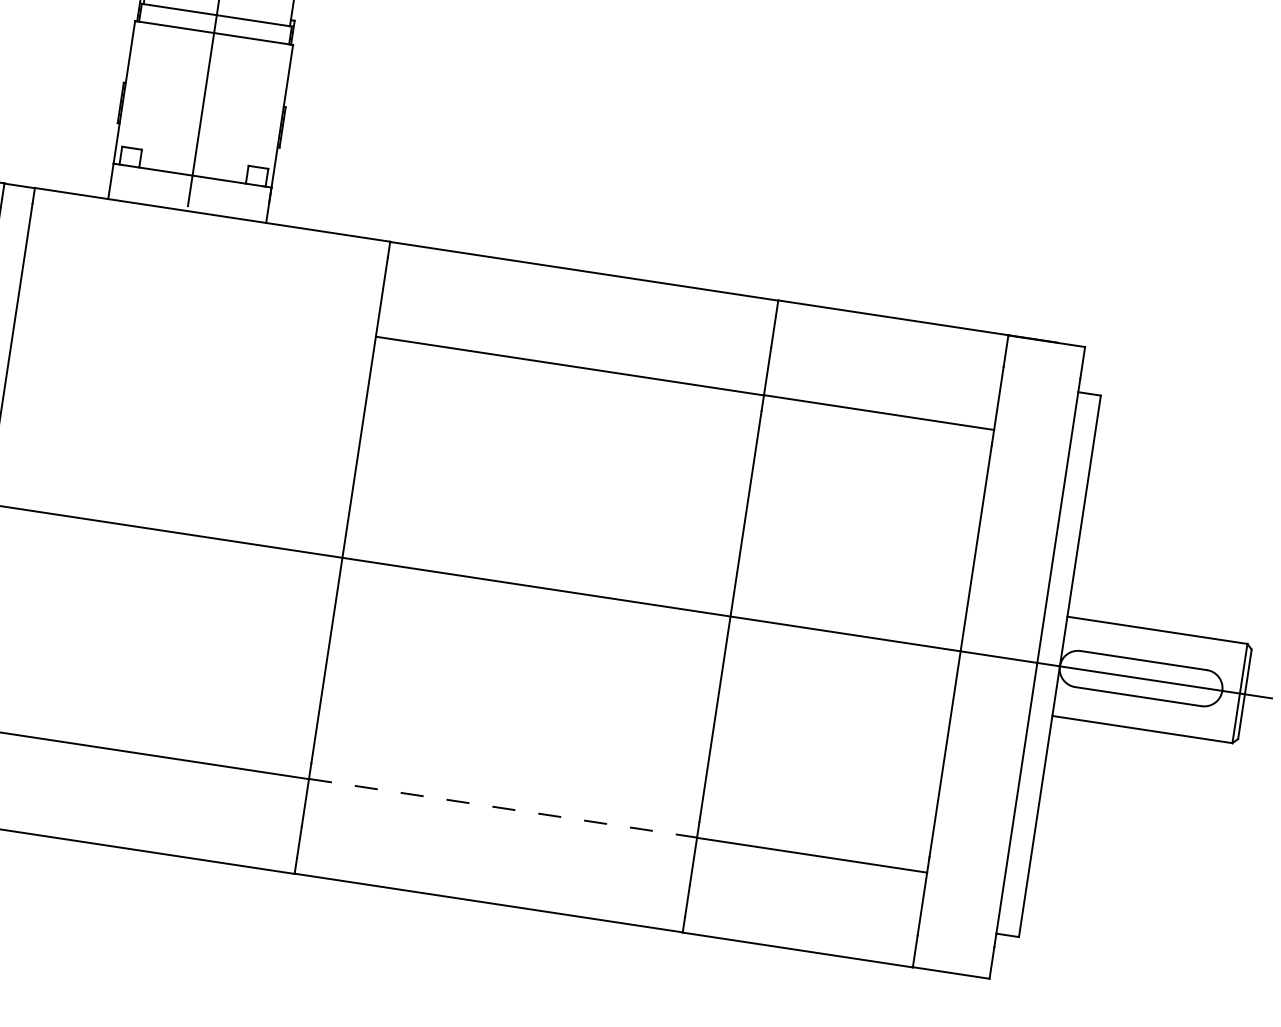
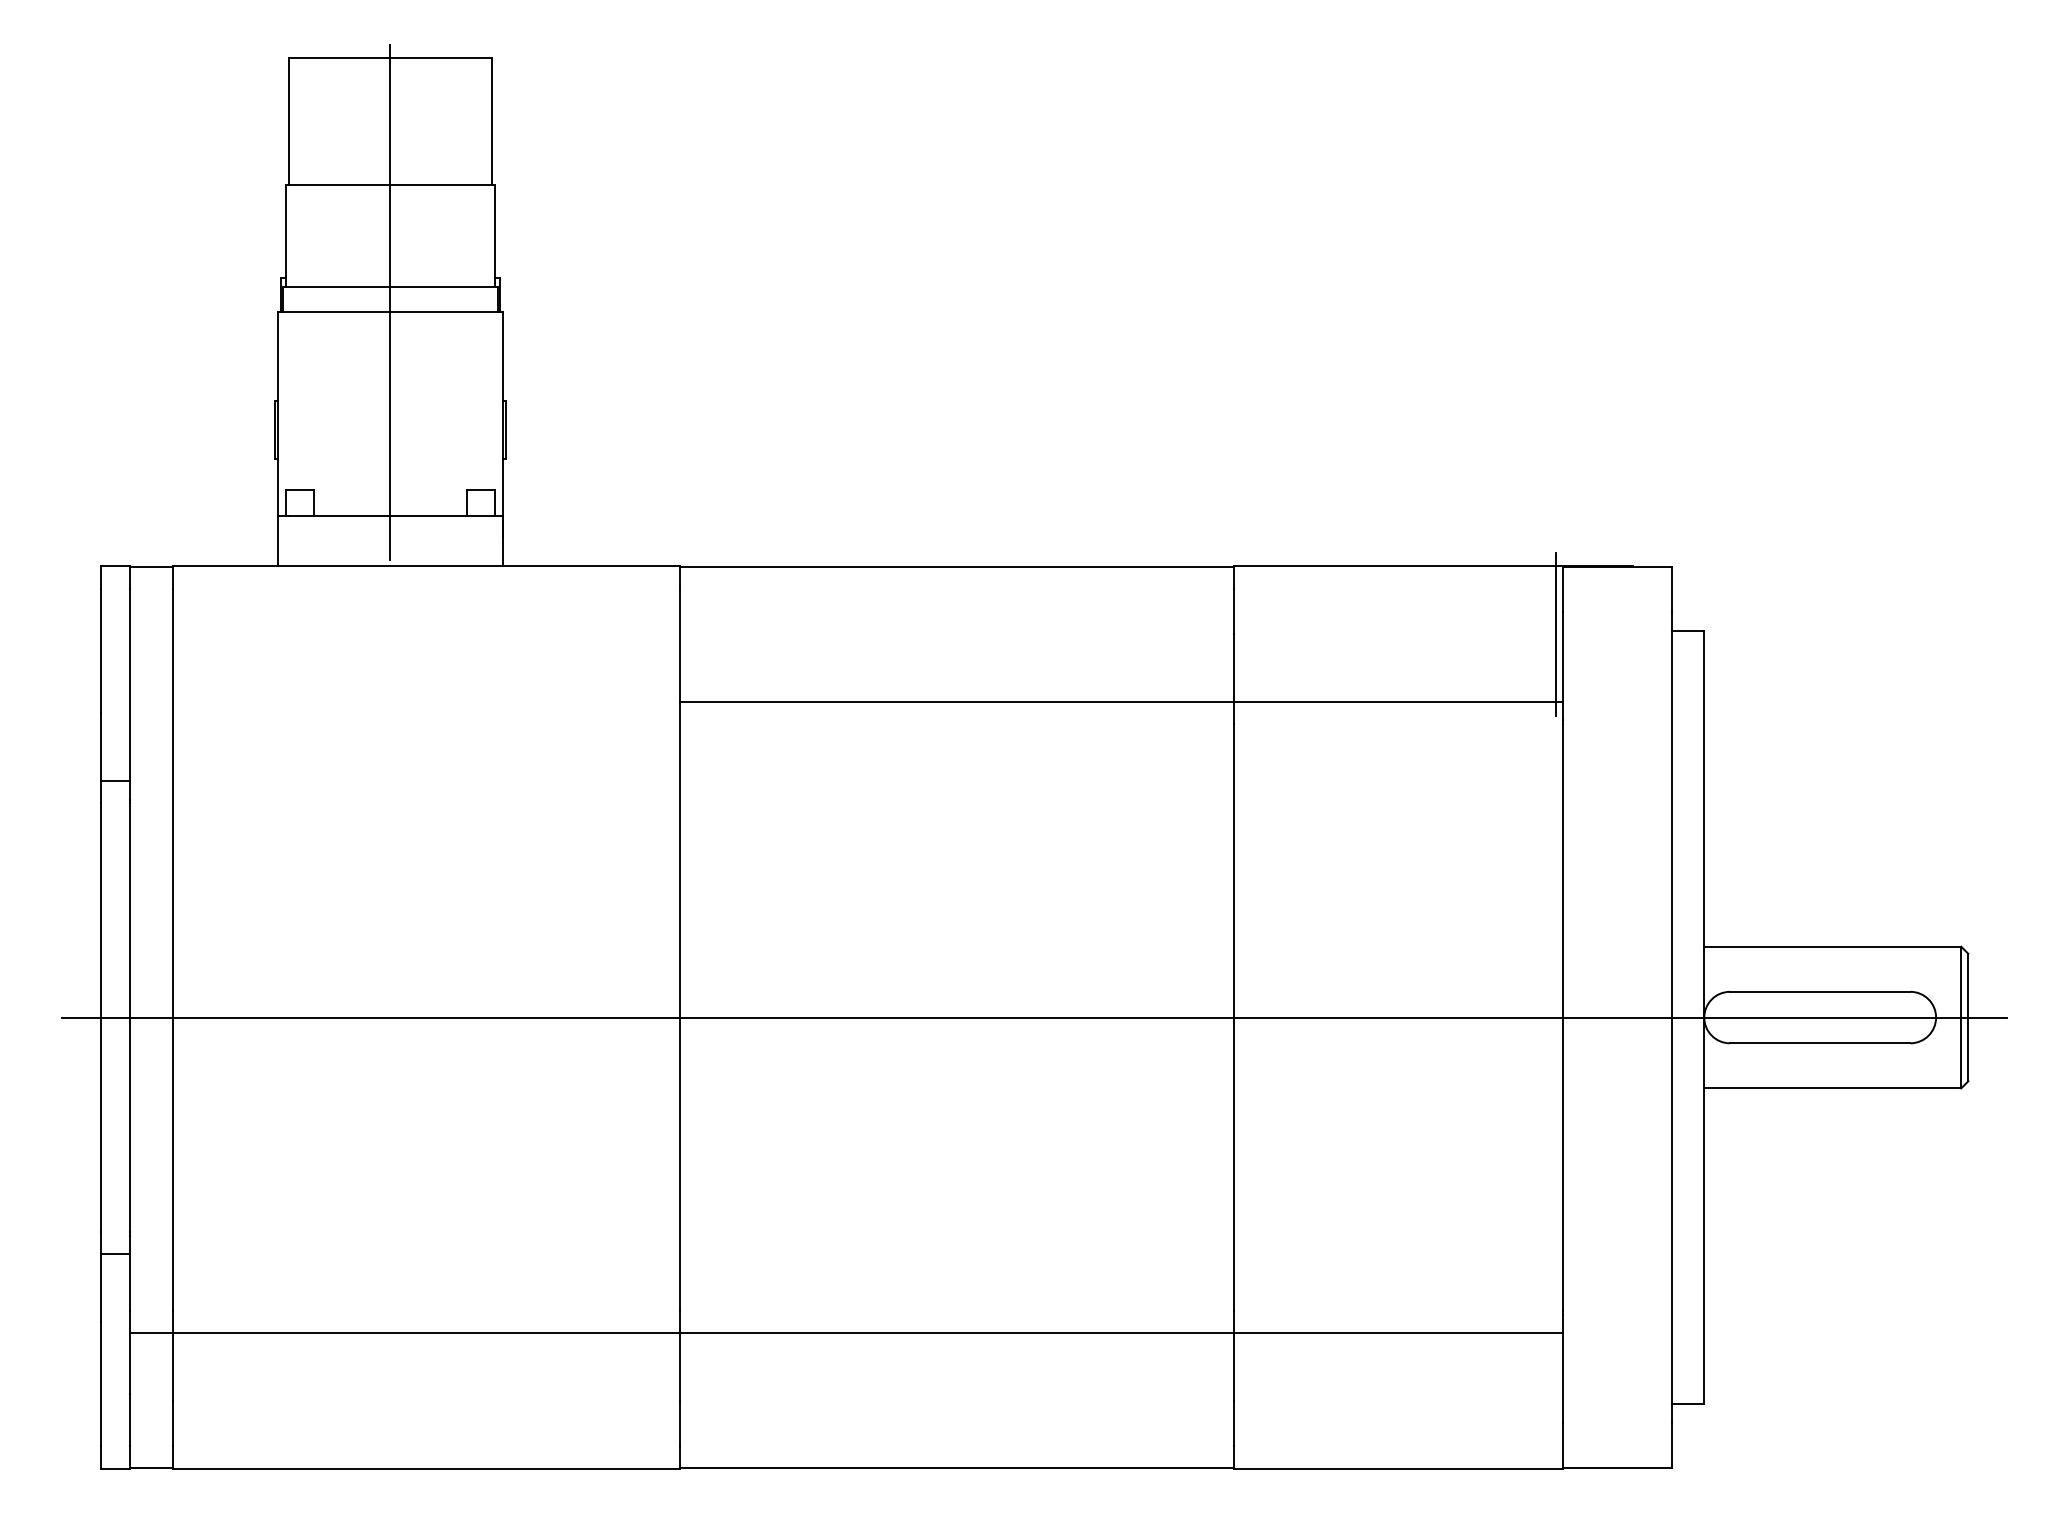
line: (997, 381) -> (1556, 633), added
line: (503, 808) -> (957, 1333), dashed -> solid

